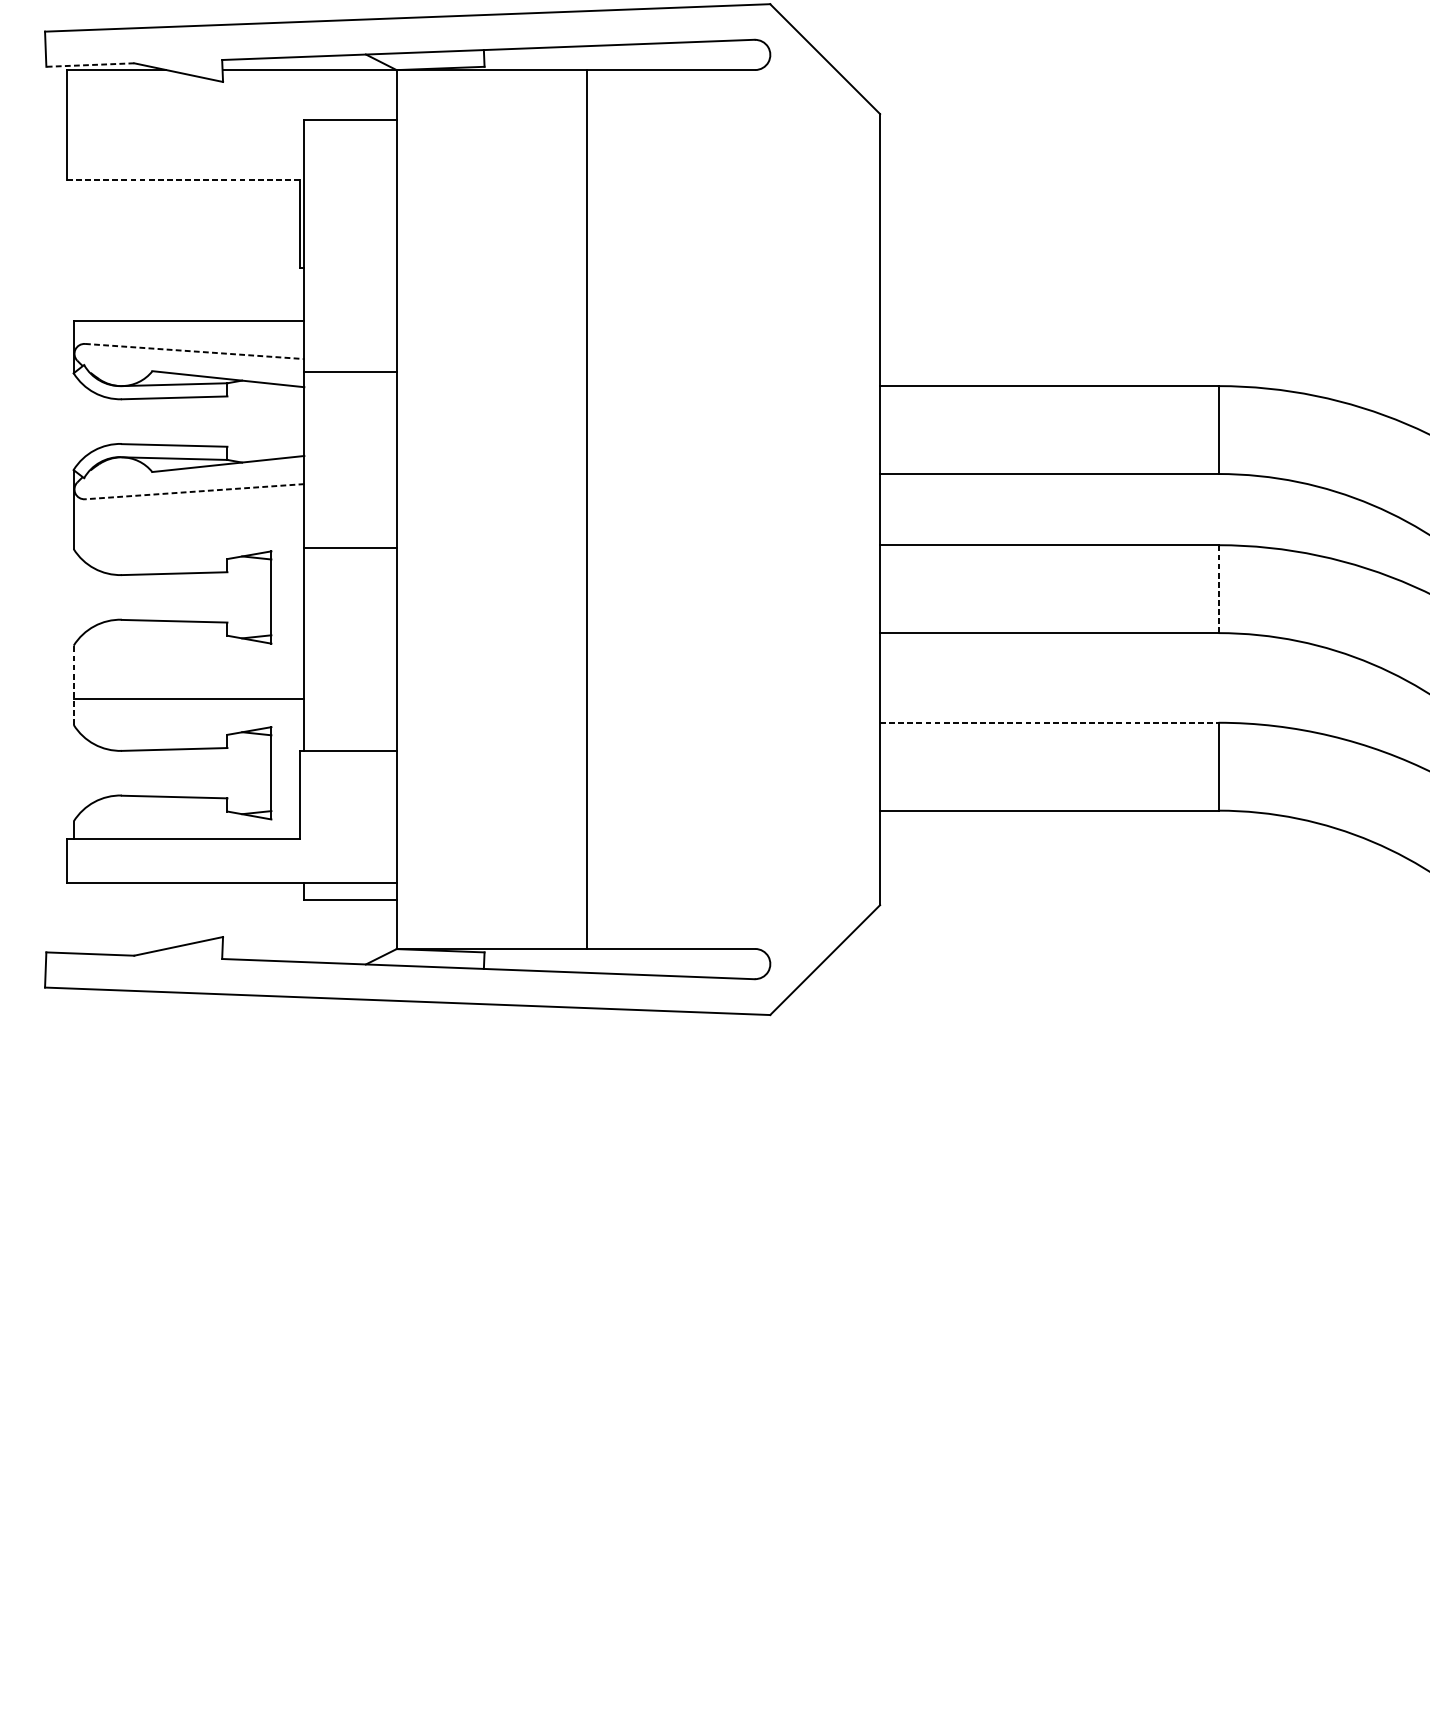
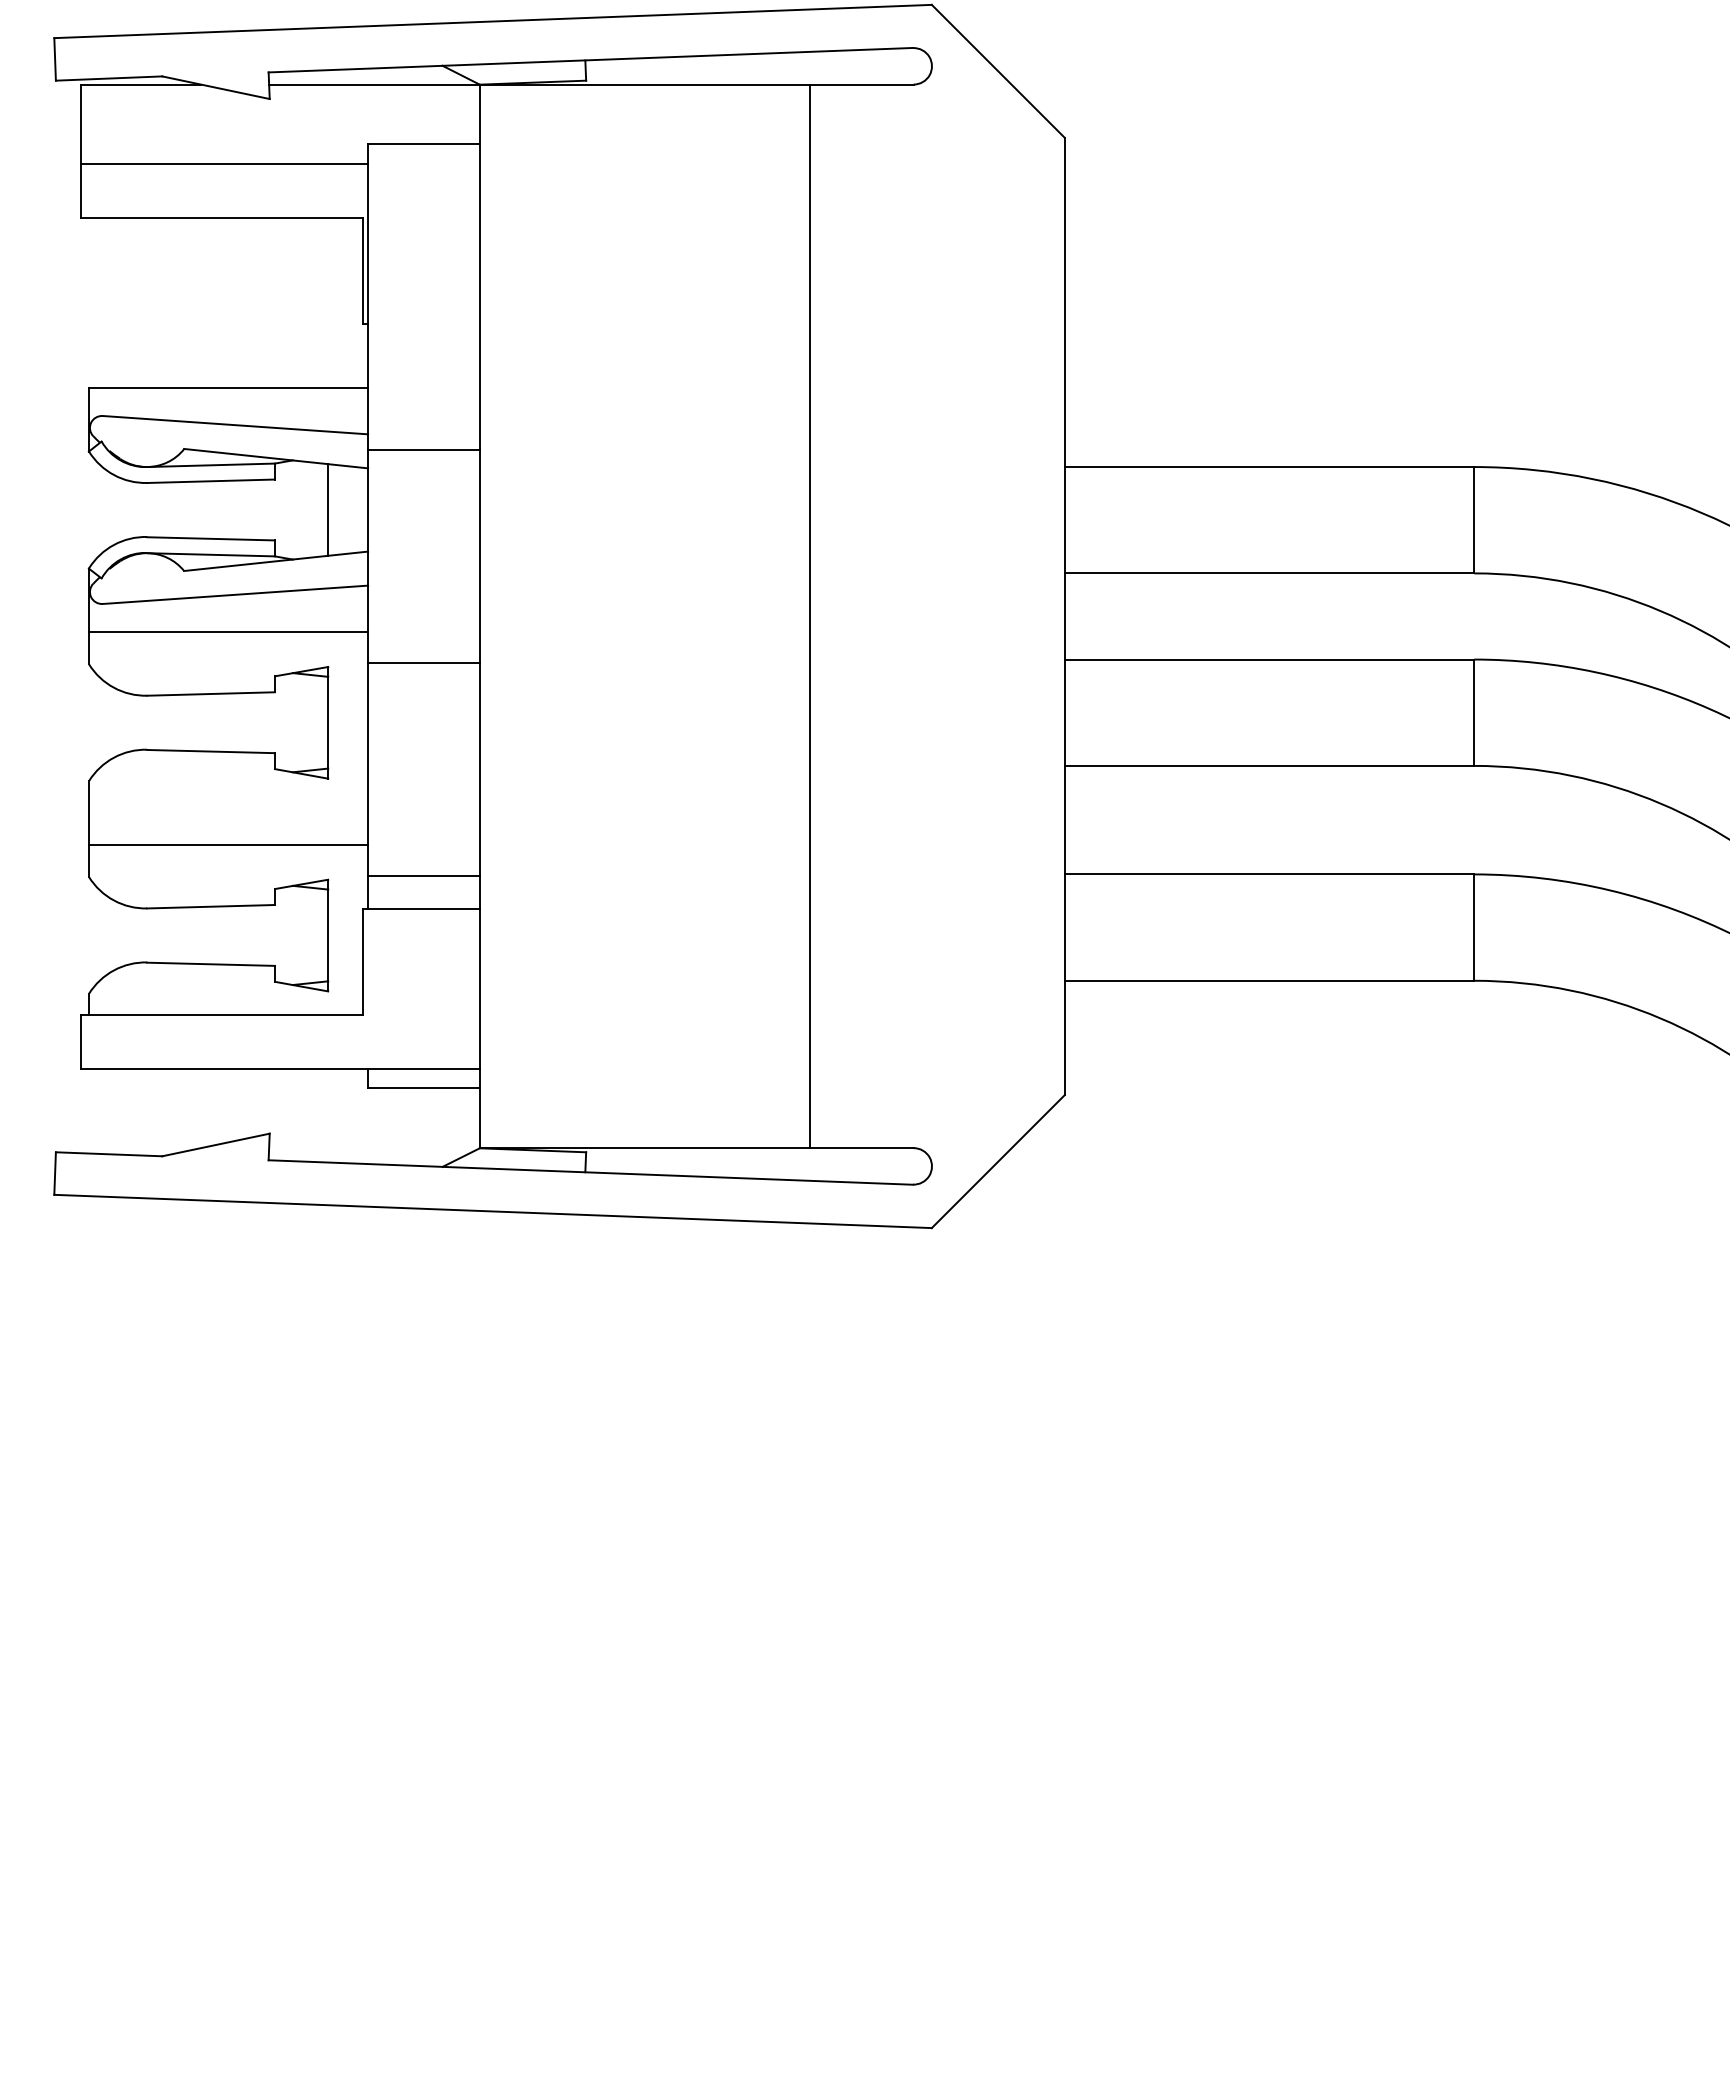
line: (89, 65) -> (108, 78), dashed -> solid
line: (185, 136) -> (224, 164), added
line: (183, 179) -> (221, 217), dashed -> solid
line: (194, 351) -> (235, 425), dashed -> solid
line: (271, 421) -> (328, 509), added
line: (193, 491) -> (234, 594), dashed -> solid
line: (587, 509) -> (809, 616), moved
line: (188, 522) -> (228, 632), added
line: (1218, 588) -> (1474, 712), dashed -> solid
line: (73, 685) -> (88, 829), dashed -> solid
line: (1049, 722) -> (1269, 874), dashed -> solid
line: (350, 723) -> (423, 875), added

